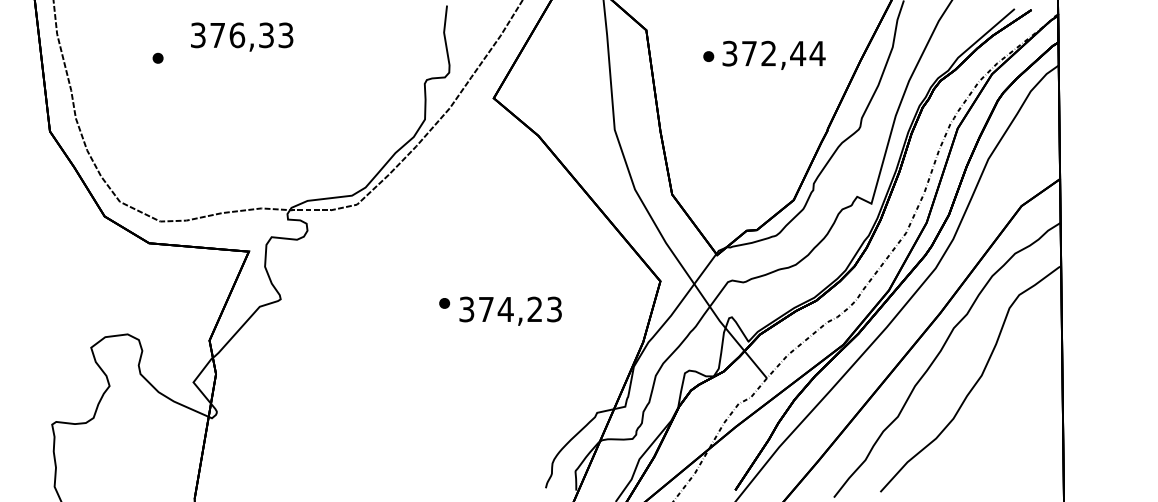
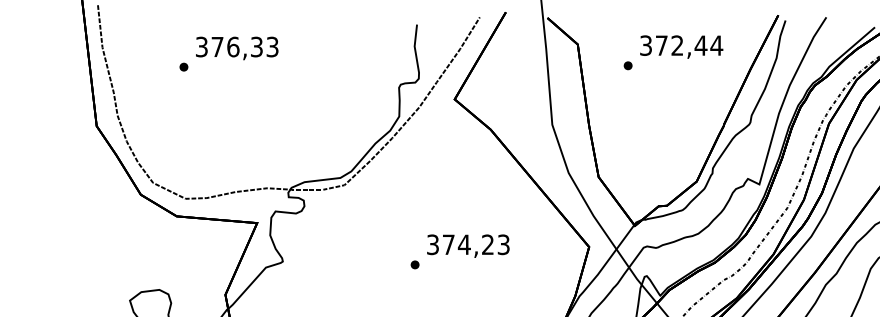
text: (242, 36) -> (237, 47), moved
text: (773, 54) -> (681, 46), moved
text: (510, 310) -> (468, 245), moved

